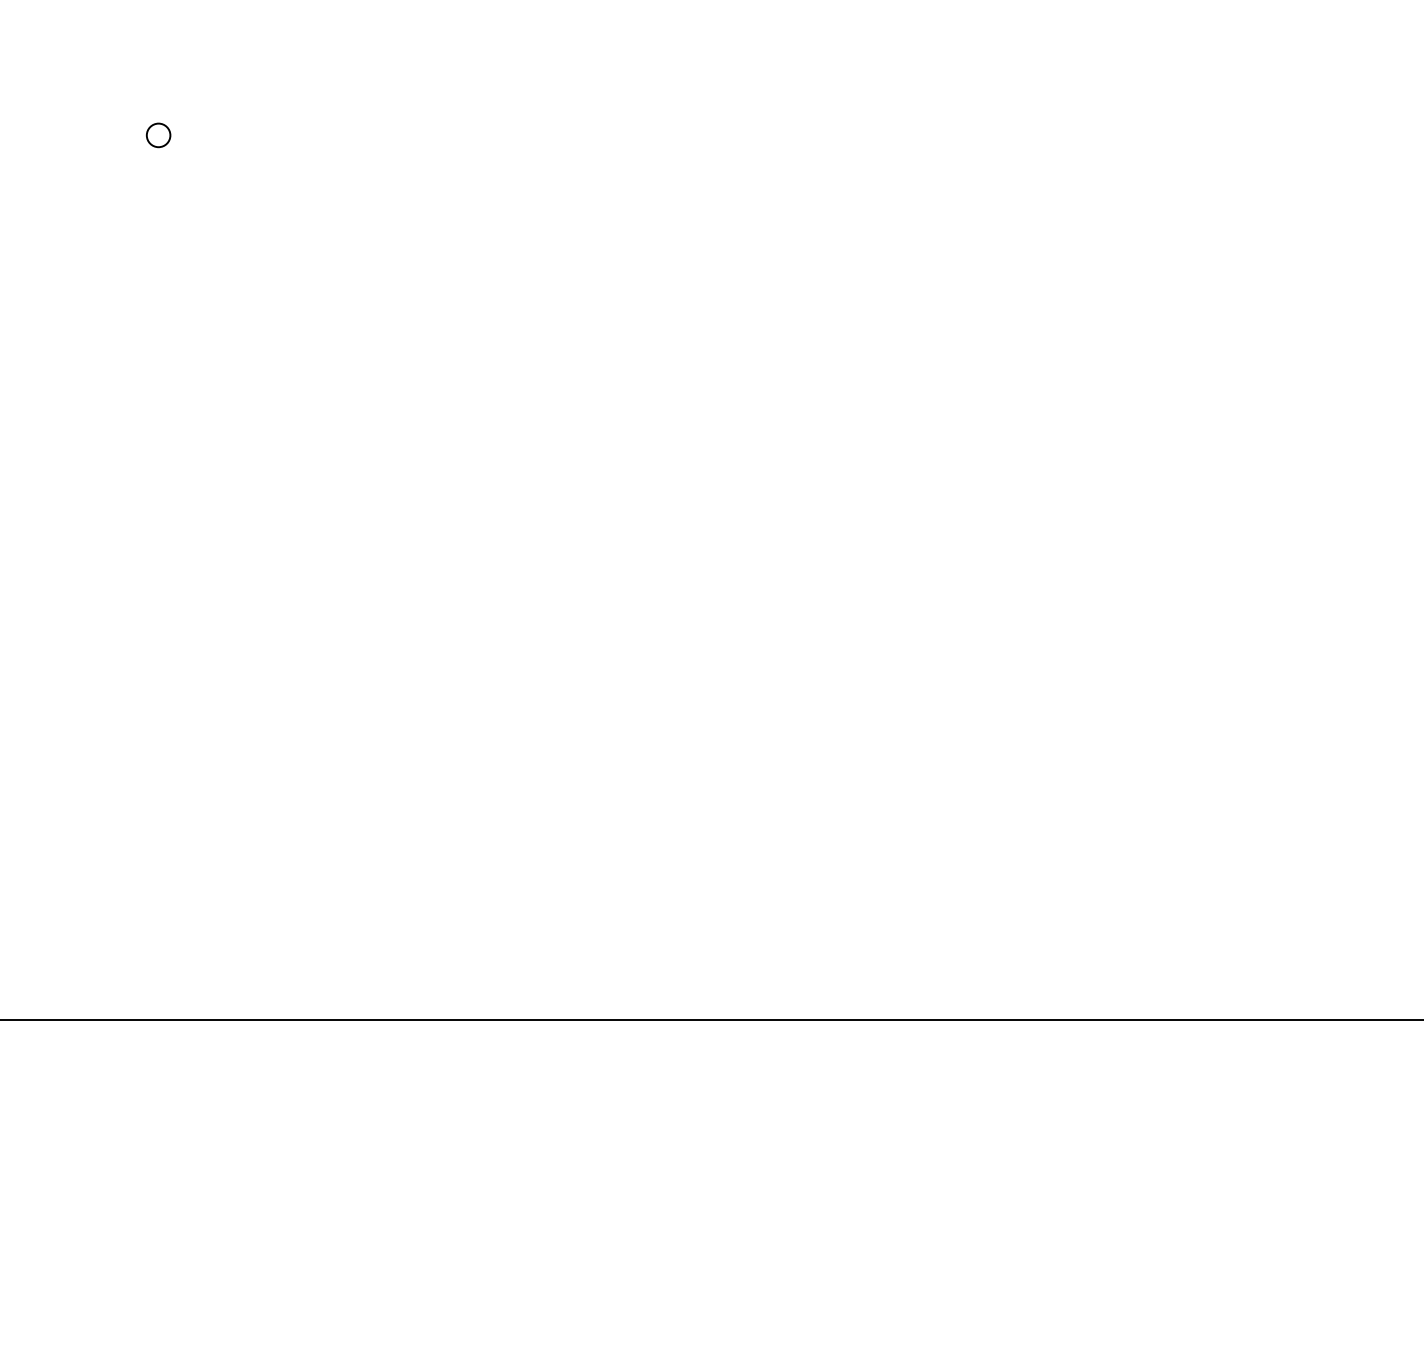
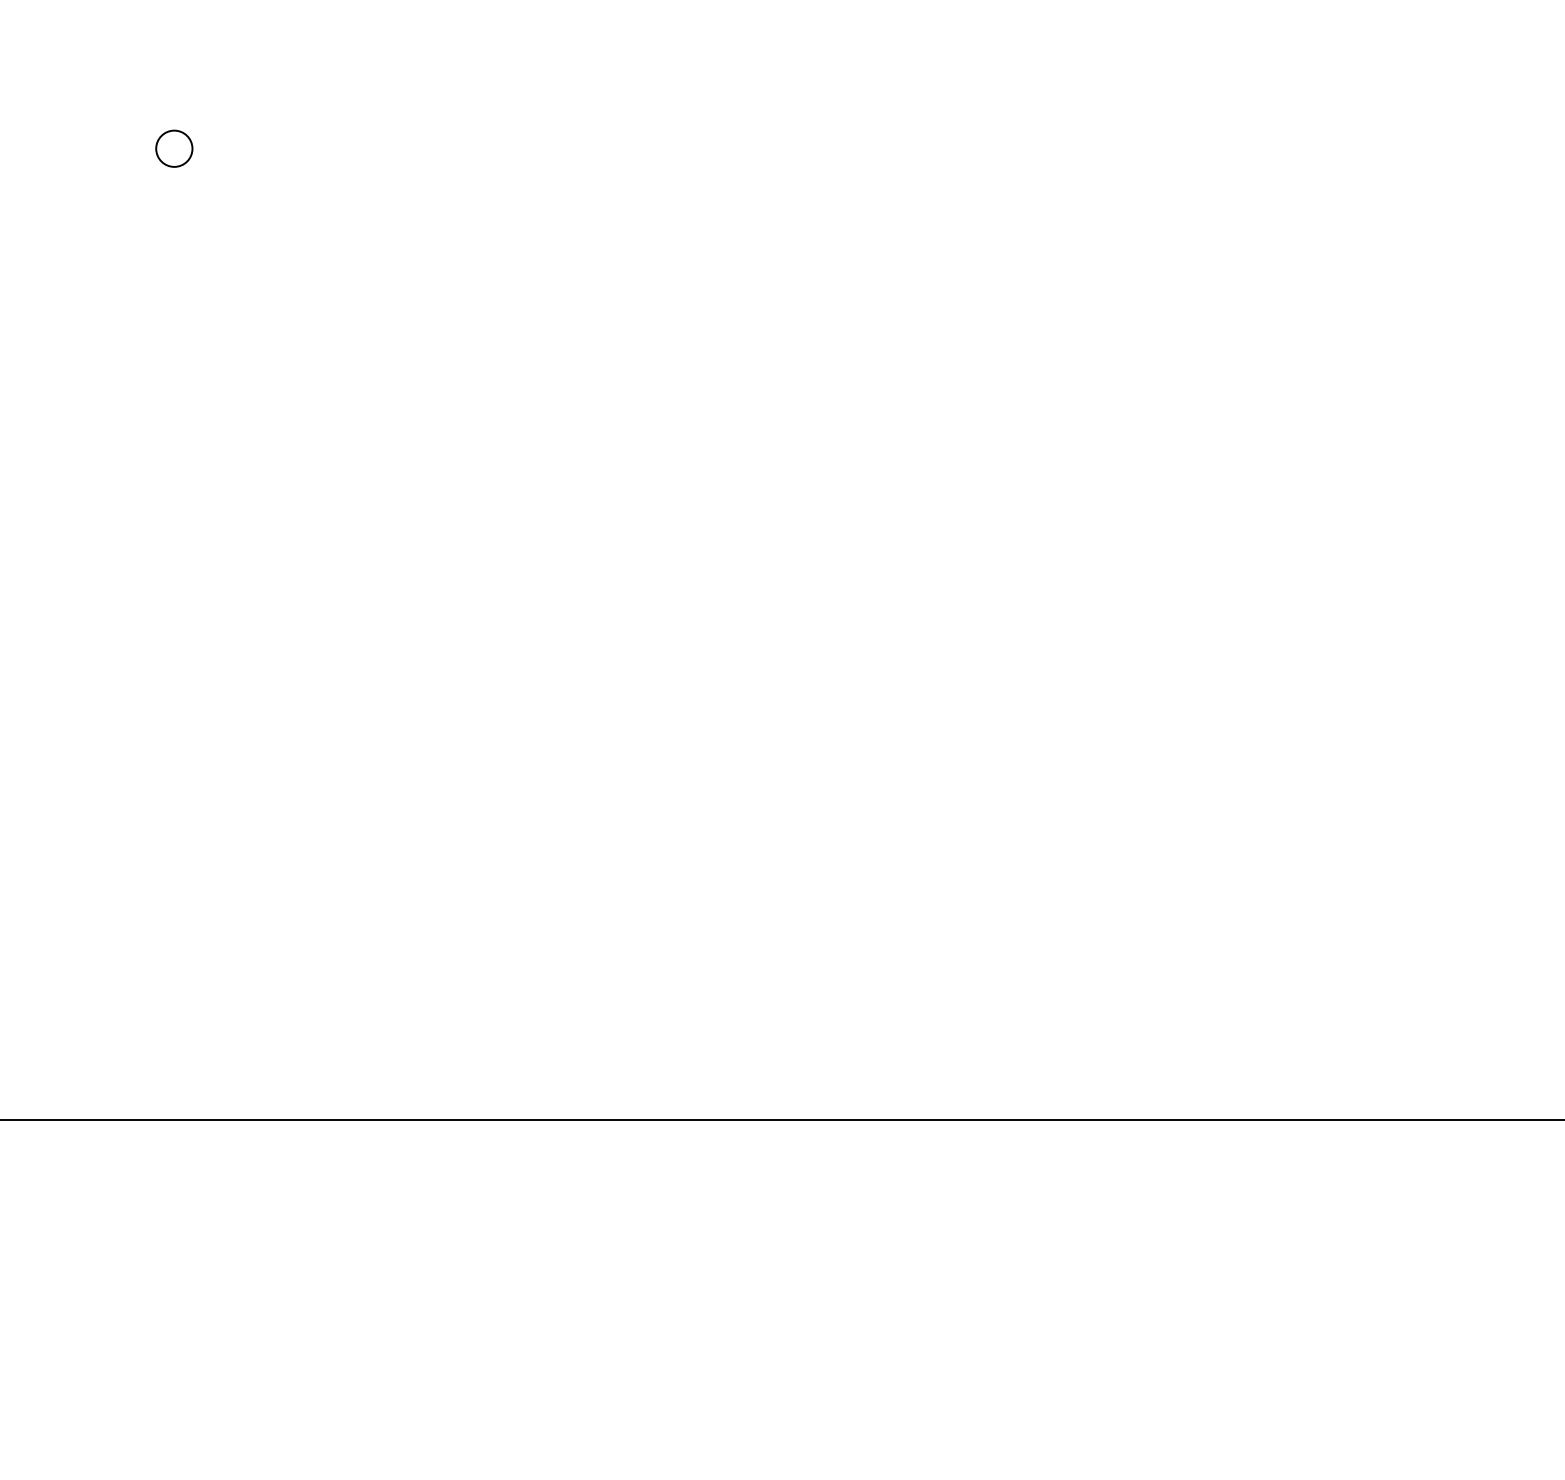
circle: (158, 135) -> (174, 148), size x1.4

